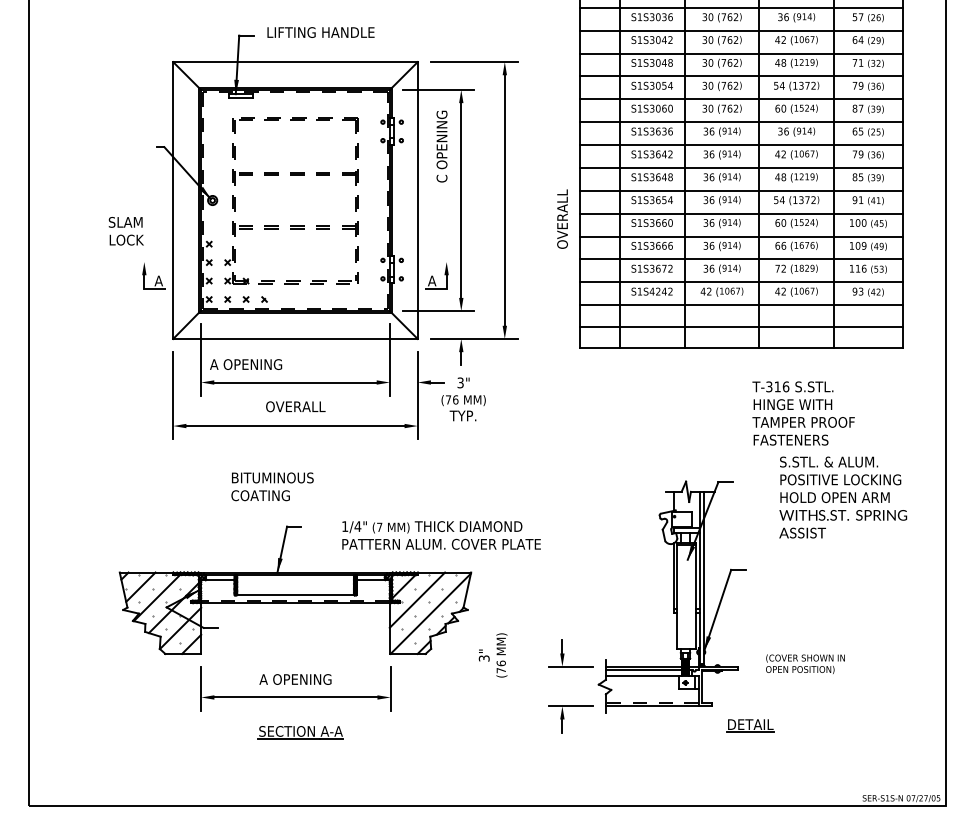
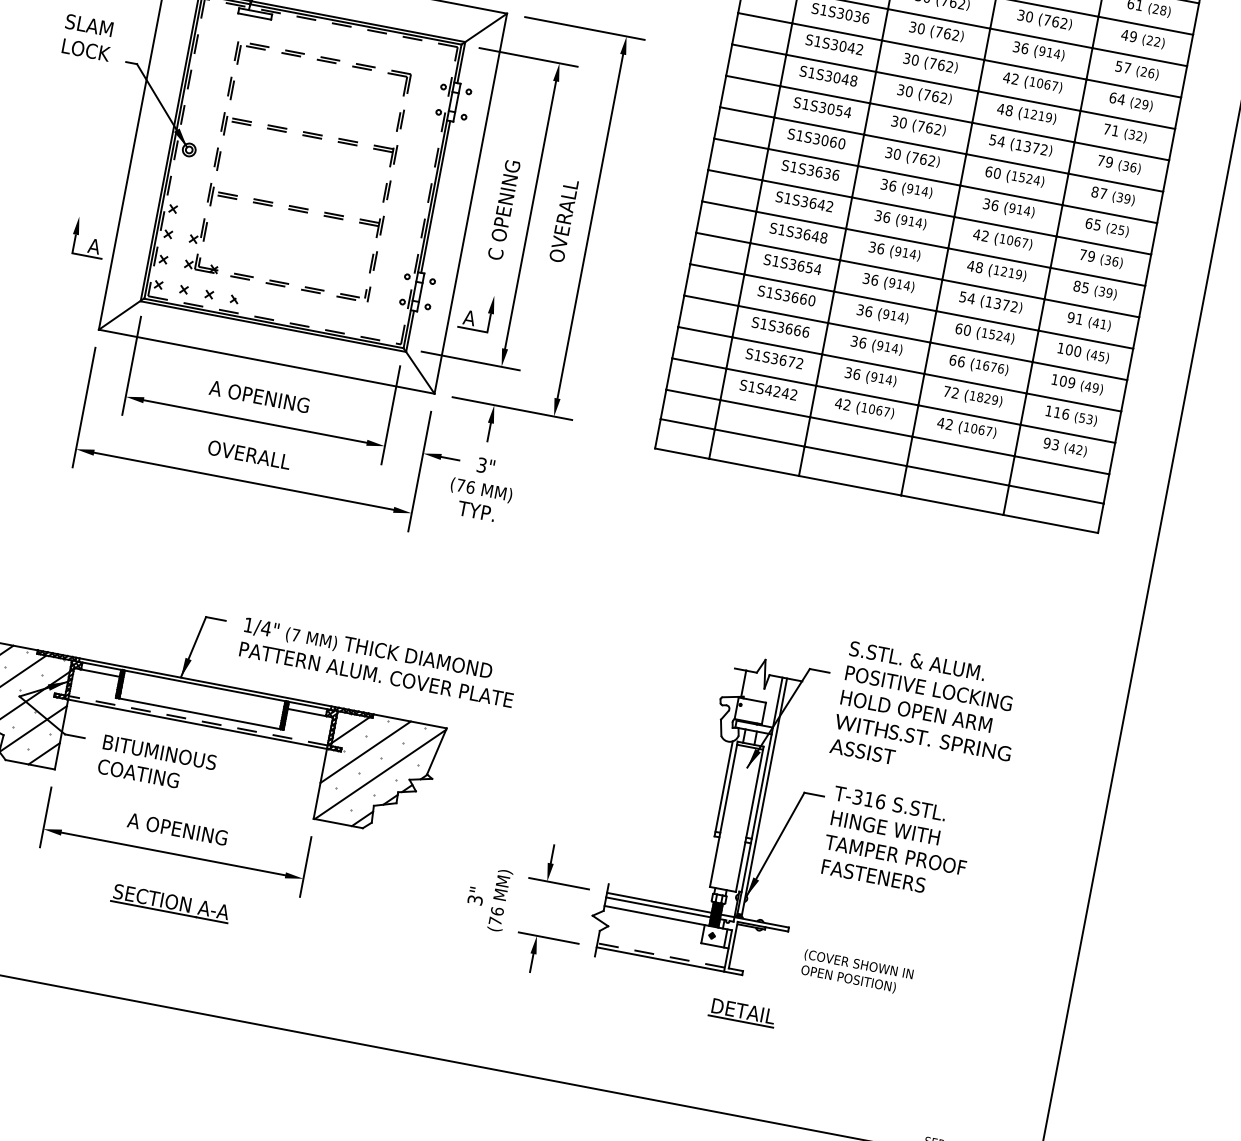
text: (441, 146) -> (503, 209), moved
text: (562, 218) -> (564, 220), moved
text: (125, 231) -> (86, 37), moved
text: (246, 364) -> (260, 396), moved
text: (803, 413) -> (897, 842), moved
text: (272, 486) -> (157, 764), moved
text: (843, 497) -> (928, 713), moved
text: (441, 535) -> (378, 662), moved
text: (492, 655) -> (487, 898), moved
text: (805, 663) -> (857, 971), moved
part: (750, 725) -> (742, 1012), moved

